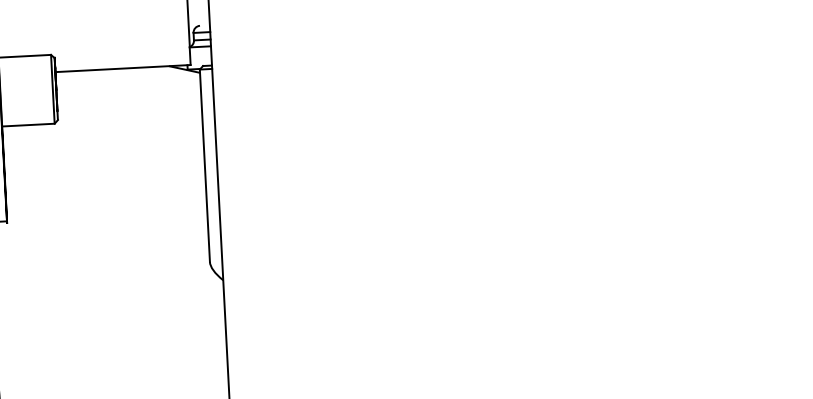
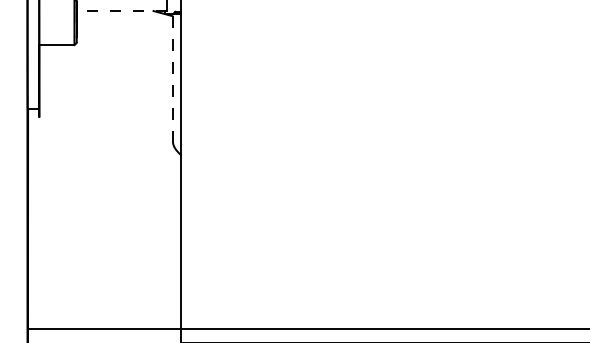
line: (122, 68) -> (121, 10), solid -> dashed
line: (205, 164) -> (173, 77), solid -> dashed

